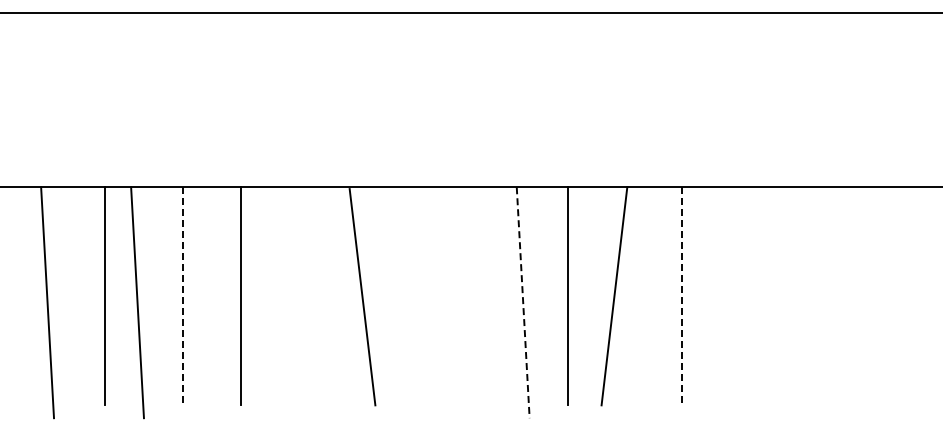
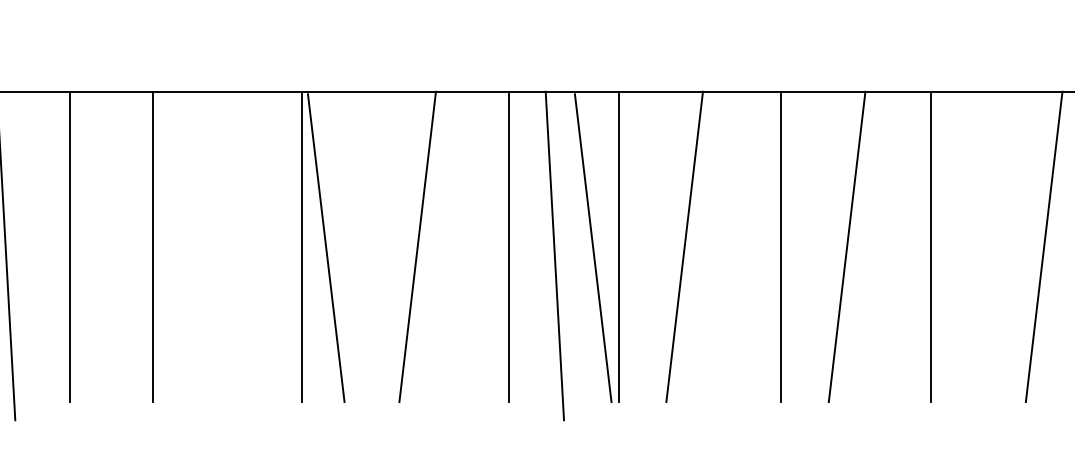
line: (182, 296) -> (70, 247), dashed -> solid
line: (345, 296) -> (302, 247), added
line: (426, 296) -> (417, 247), added
line: (491, 296) -> (509, 247), added
line: (682, 296) -> (781, 247), dashed -> solid
line: (728, 296) -> (846, 247), added
line: (787, 296) -> (930, 247), added
line: (866, 296) -> (1043, 247), added
line: (550, 297) -> (593, 248), added
line: (523, 302) -> (555, 255), dashed -> solid

